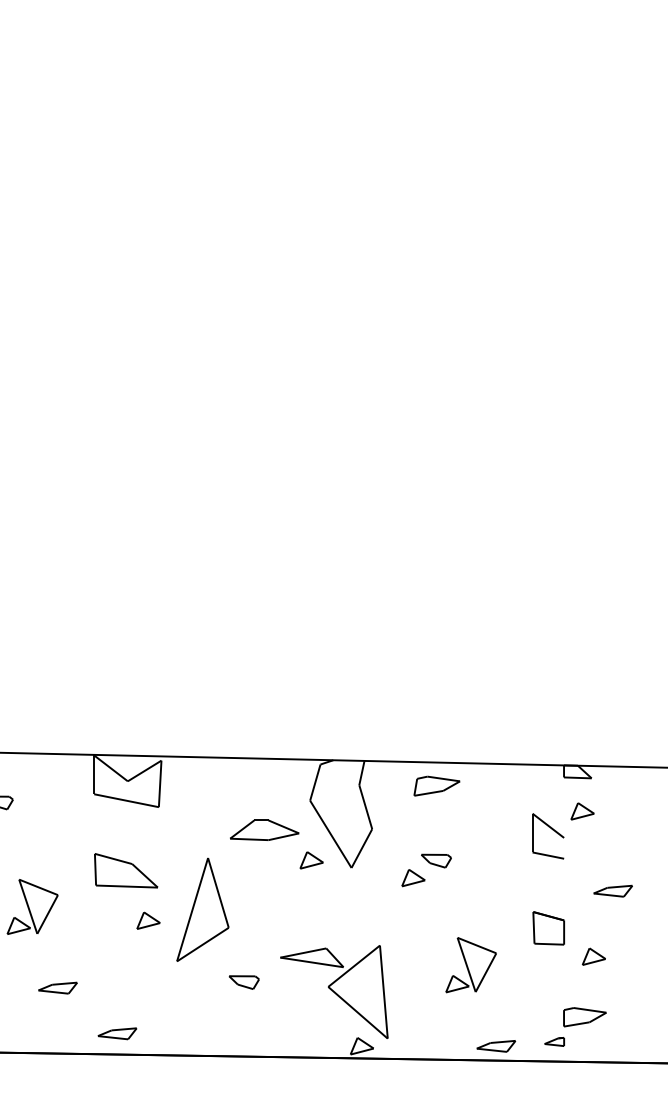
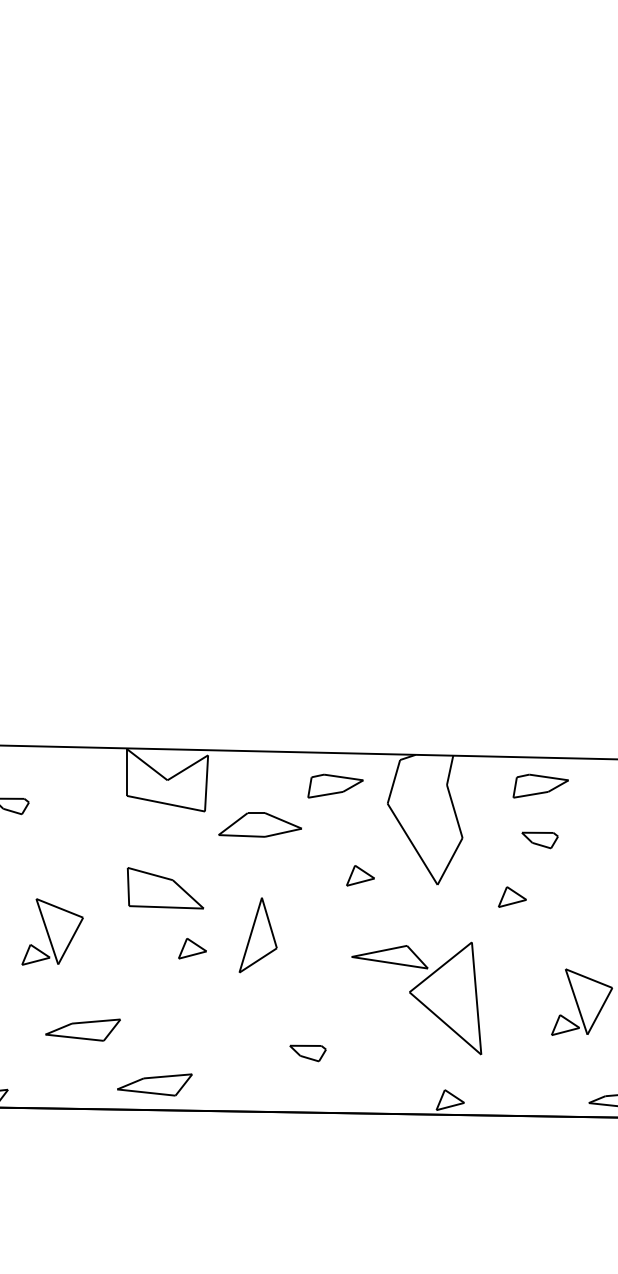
part: (266, 785) -> (334, 785), added
part: (264, 829) -> (260, 823), moved
part: (311, 860) -> (360, 875), moved
part: (436, 860) -> (540, 839), moved
part: (202, 909) -> (257, 935), size x0.6
part: (243, 982) -> (307, 1053), moved
part: (57, 987) -> (82, 1029), size x1.6
part: (334, 991) -> (417, 997), moved
part: (117, 1033) -> (155, 1084), size x1.6

